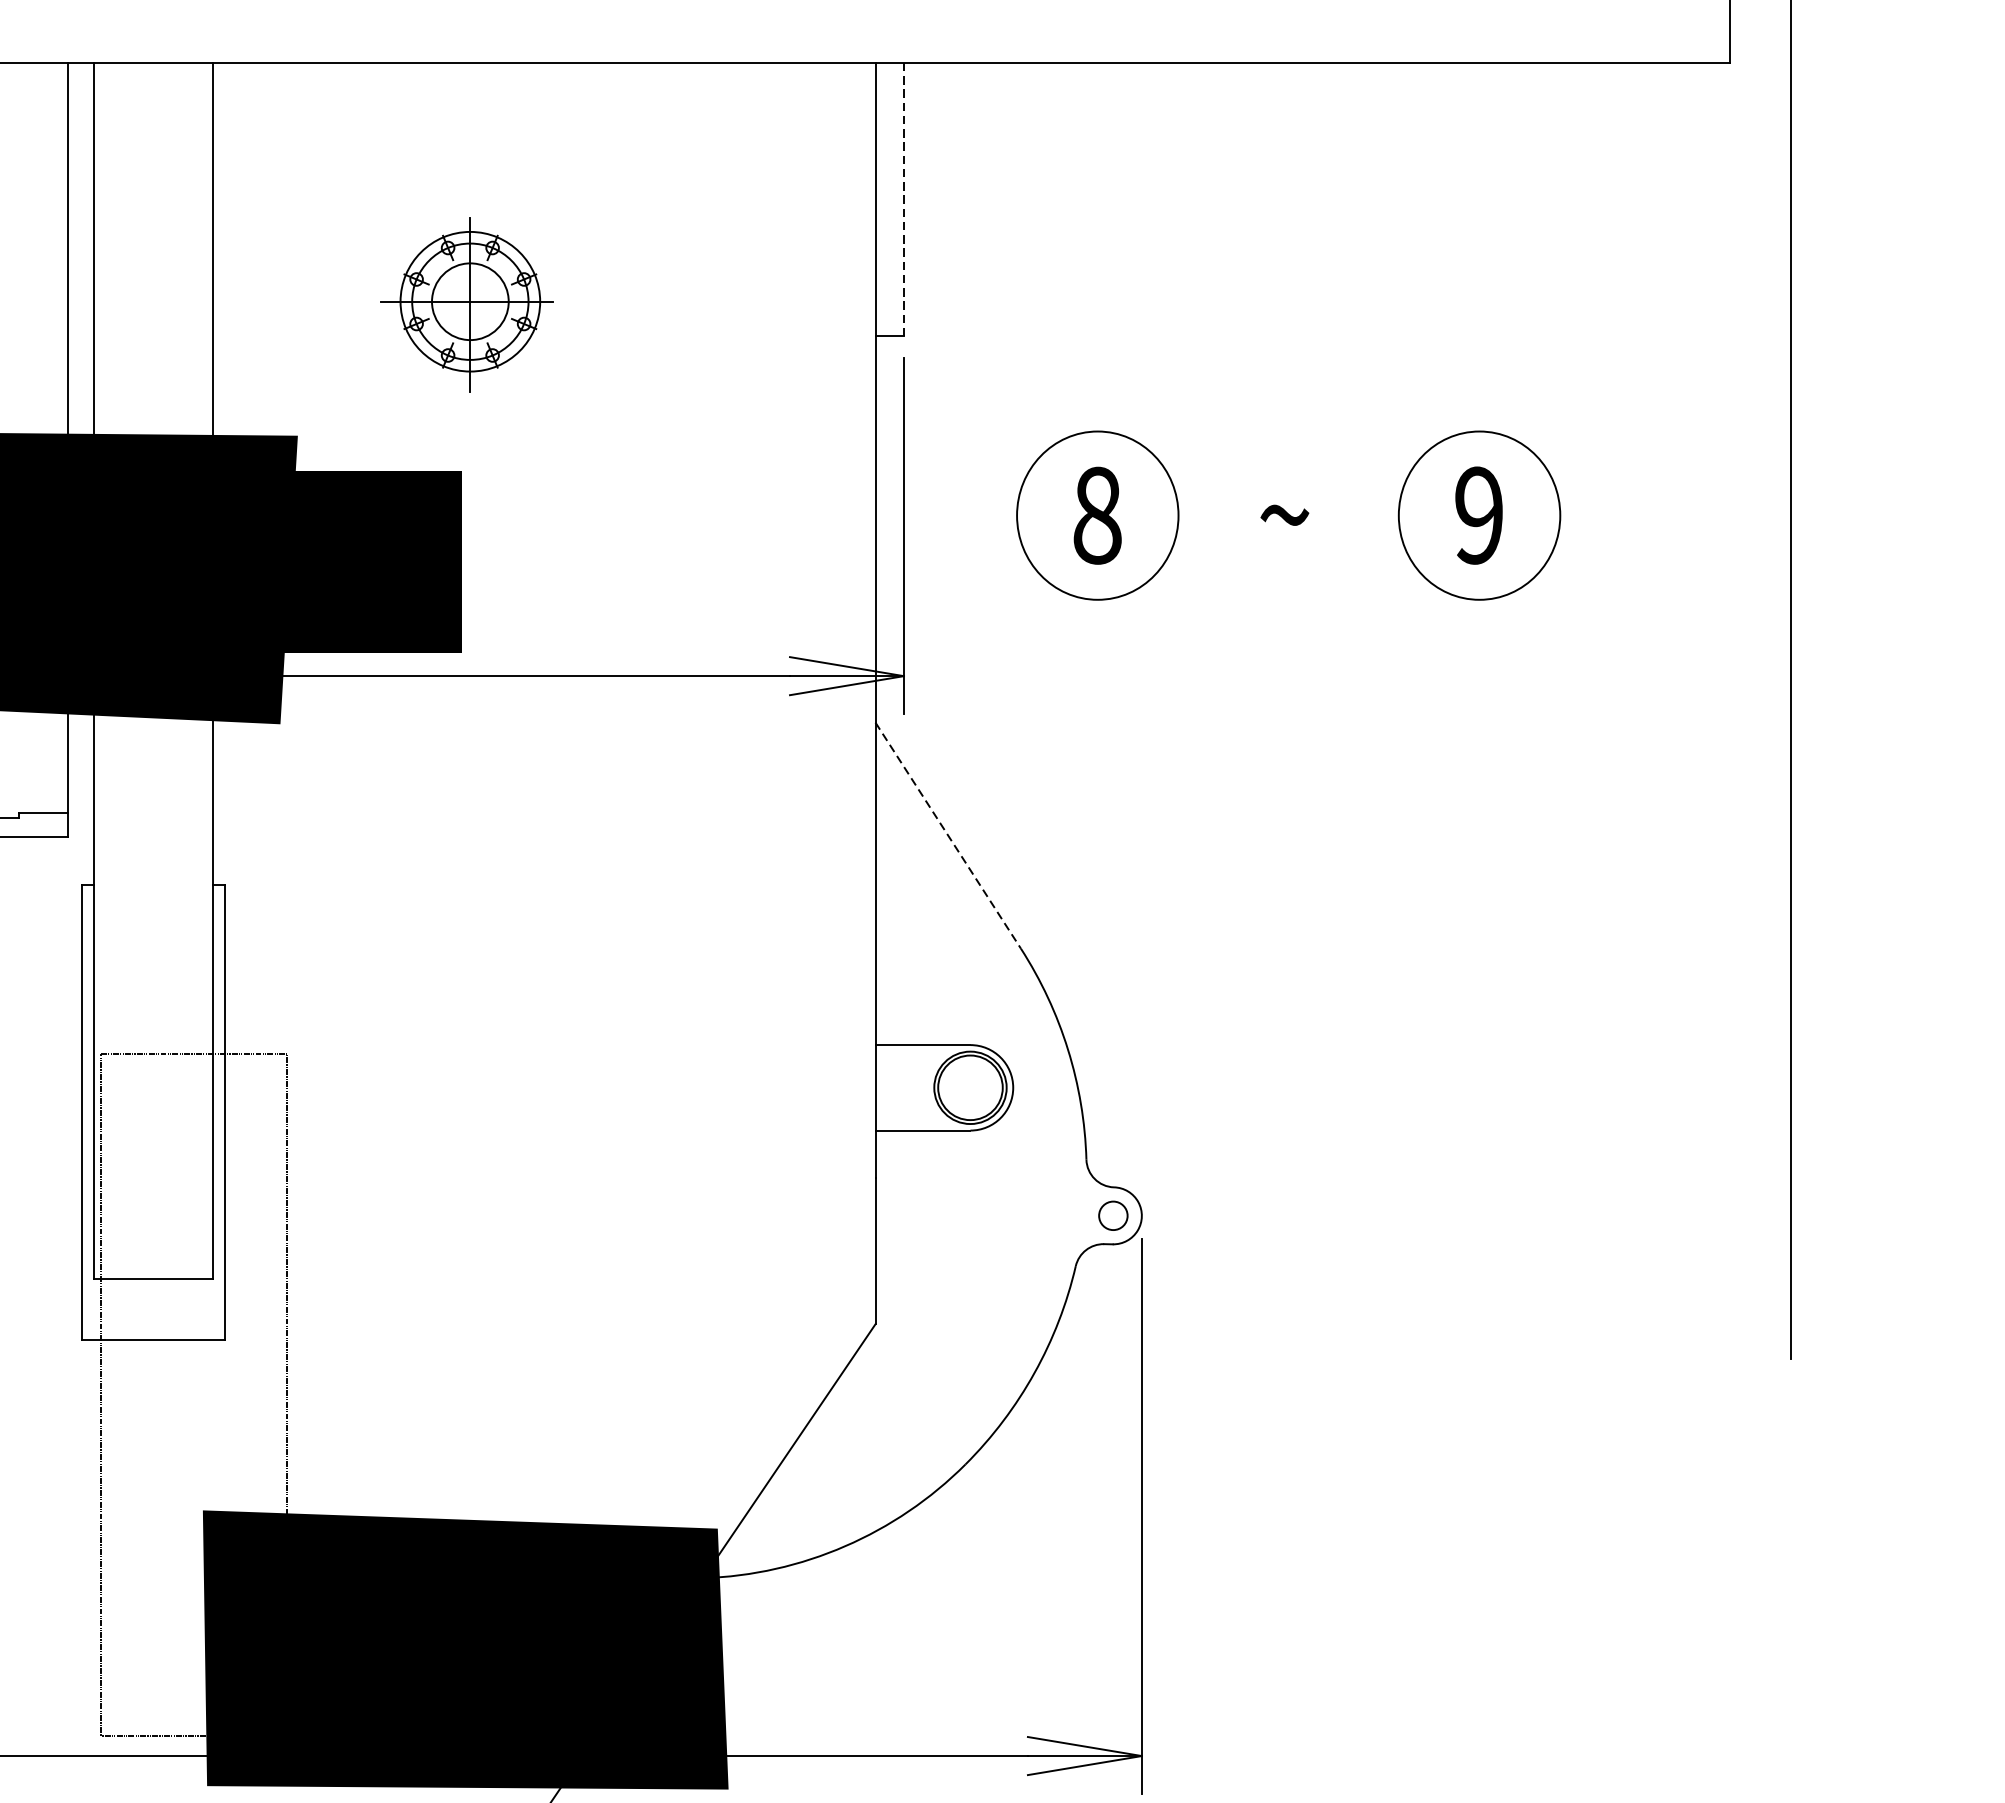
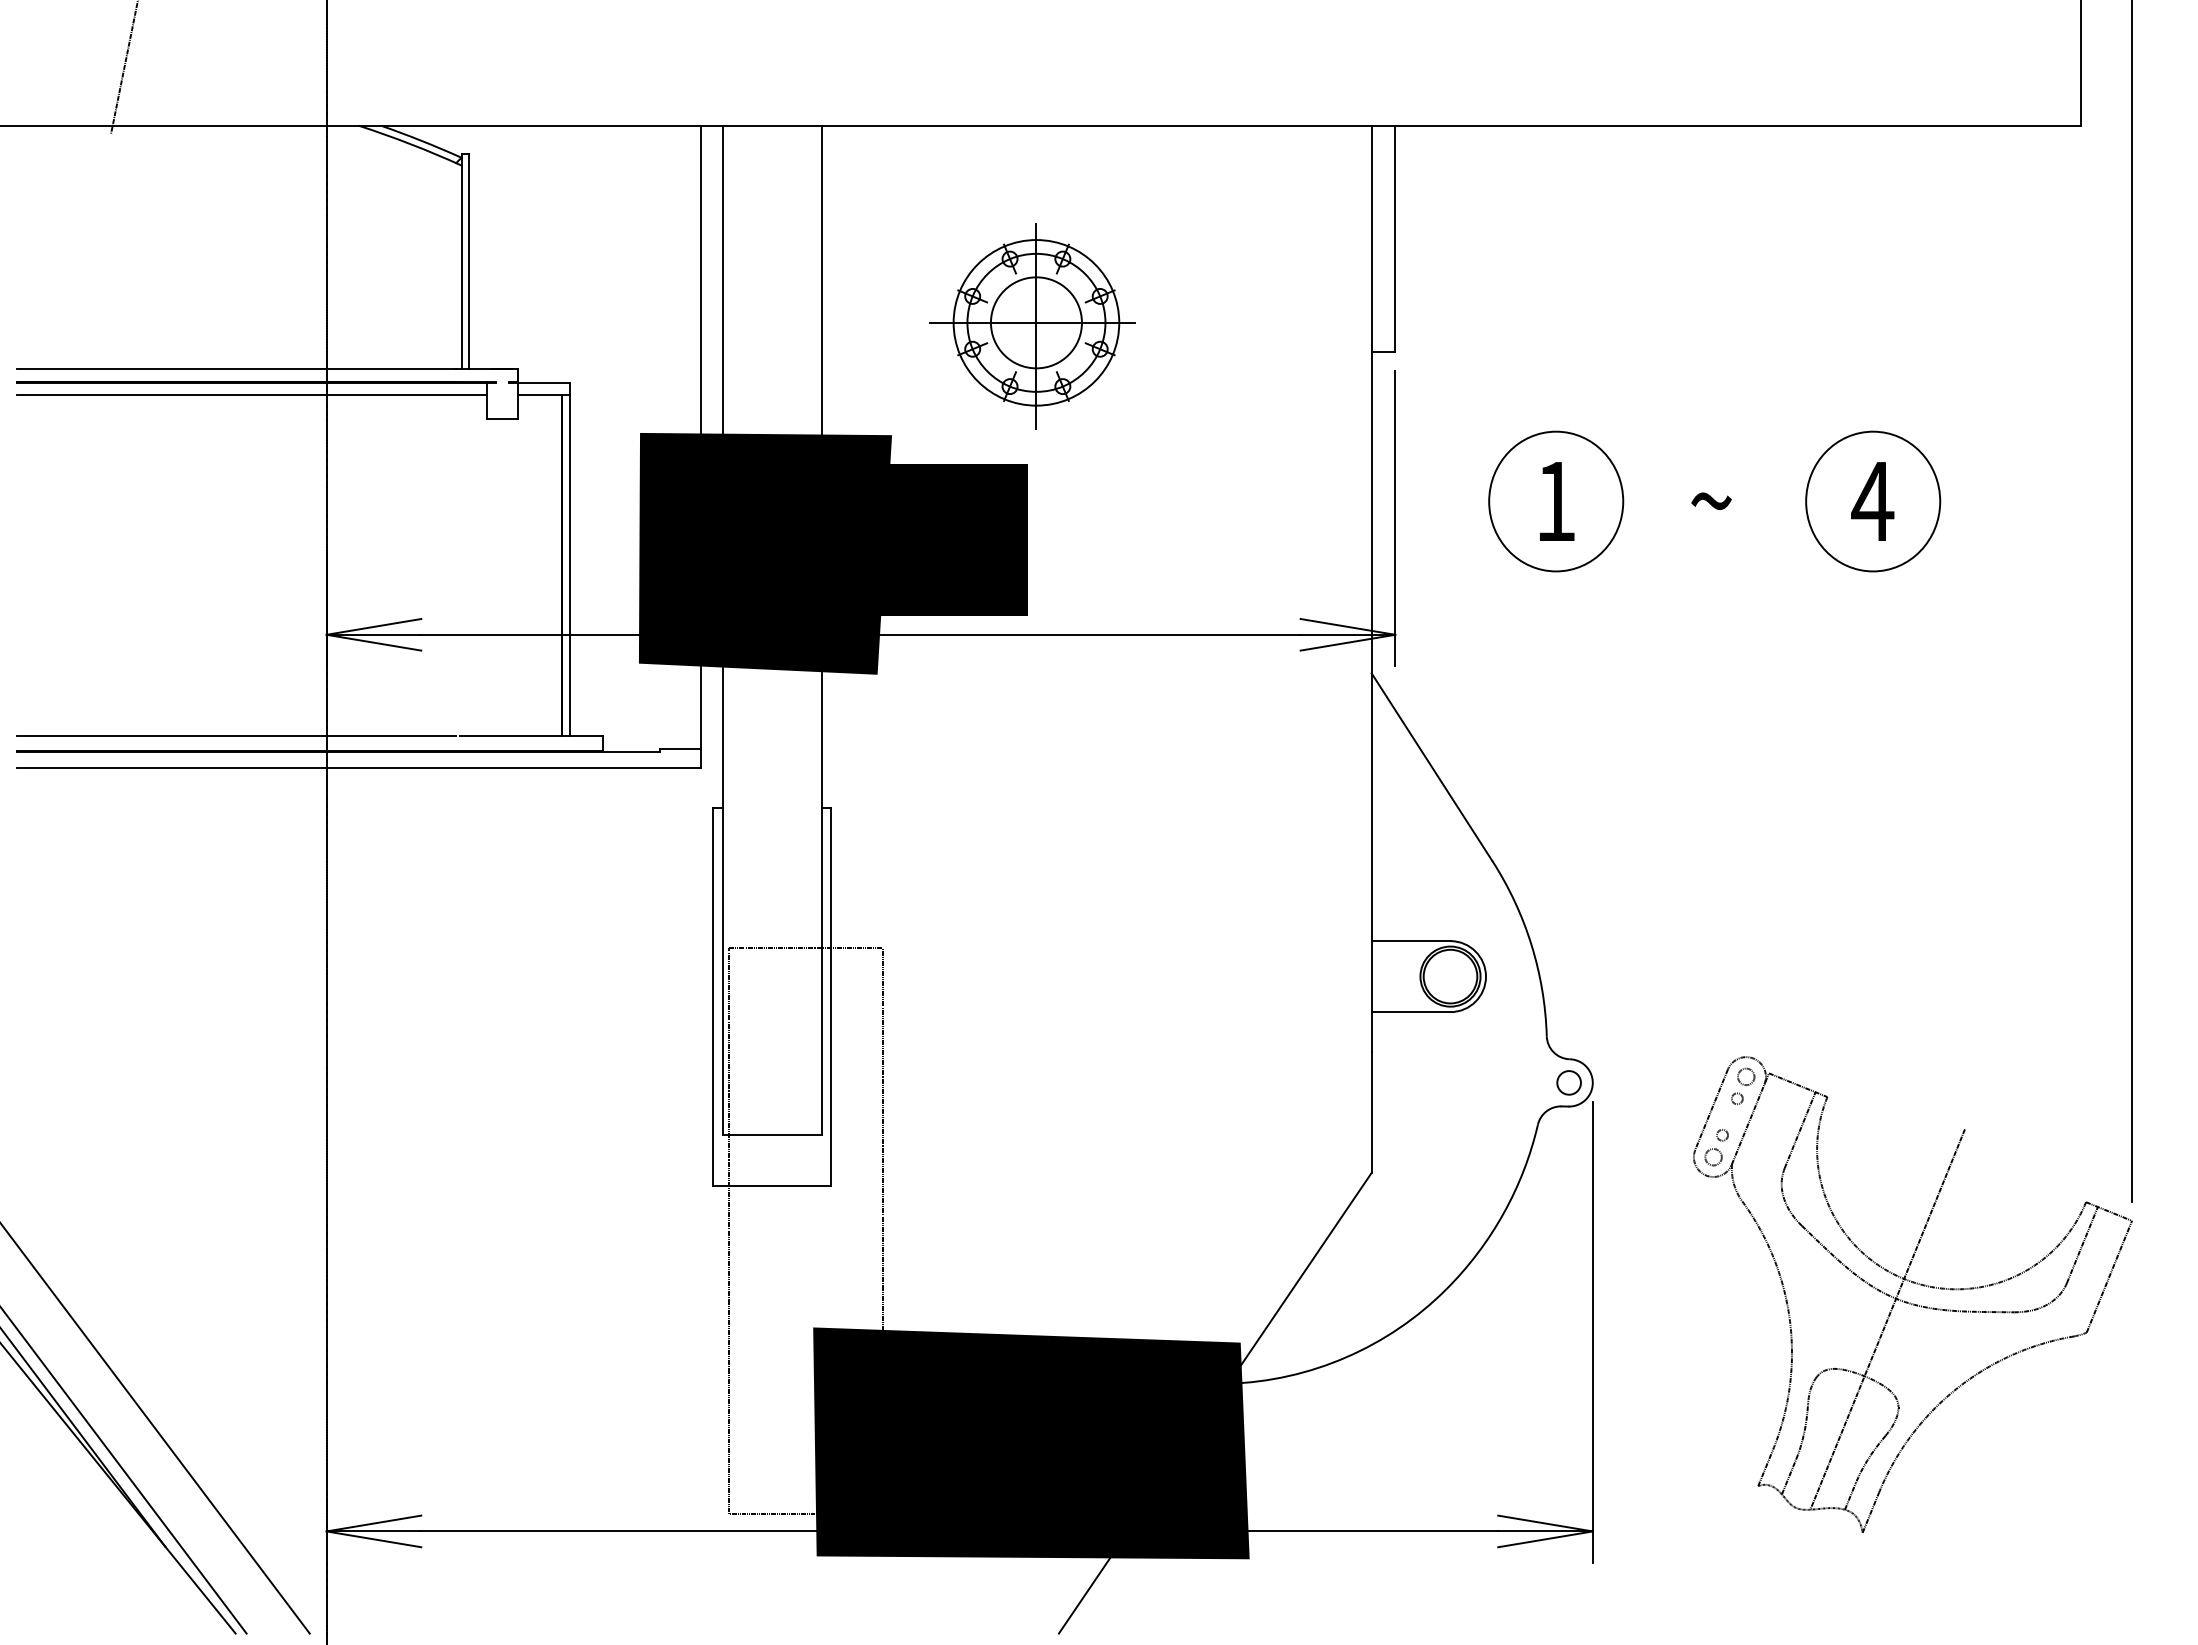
line: (904, 200) -> (1395, 239), dashed -> solid
part: (467, 304) -> (1032, 326), size x1.43
text: (1098, 515) -> (1556, 501), 8 -> 1
text: (1478, 515) -> (1872, 501), 9 -> 4
line: (948, 835) -> (1432, 767), dashed -> solid
part: (1524, 1480) -> (1910, 1302), added

